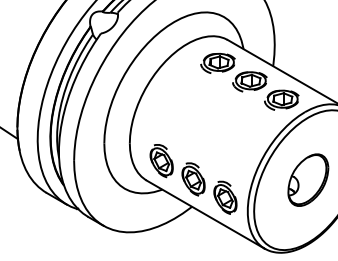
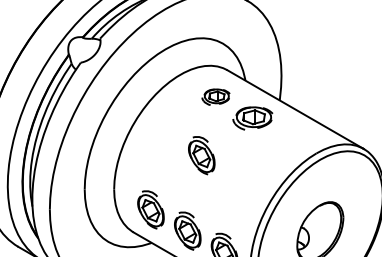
part: (217, 63) -> (215, 97), size x0.7
part: (281, 99) -> (289, 138), removed
part: (205, 114) -> (201, 156), added

